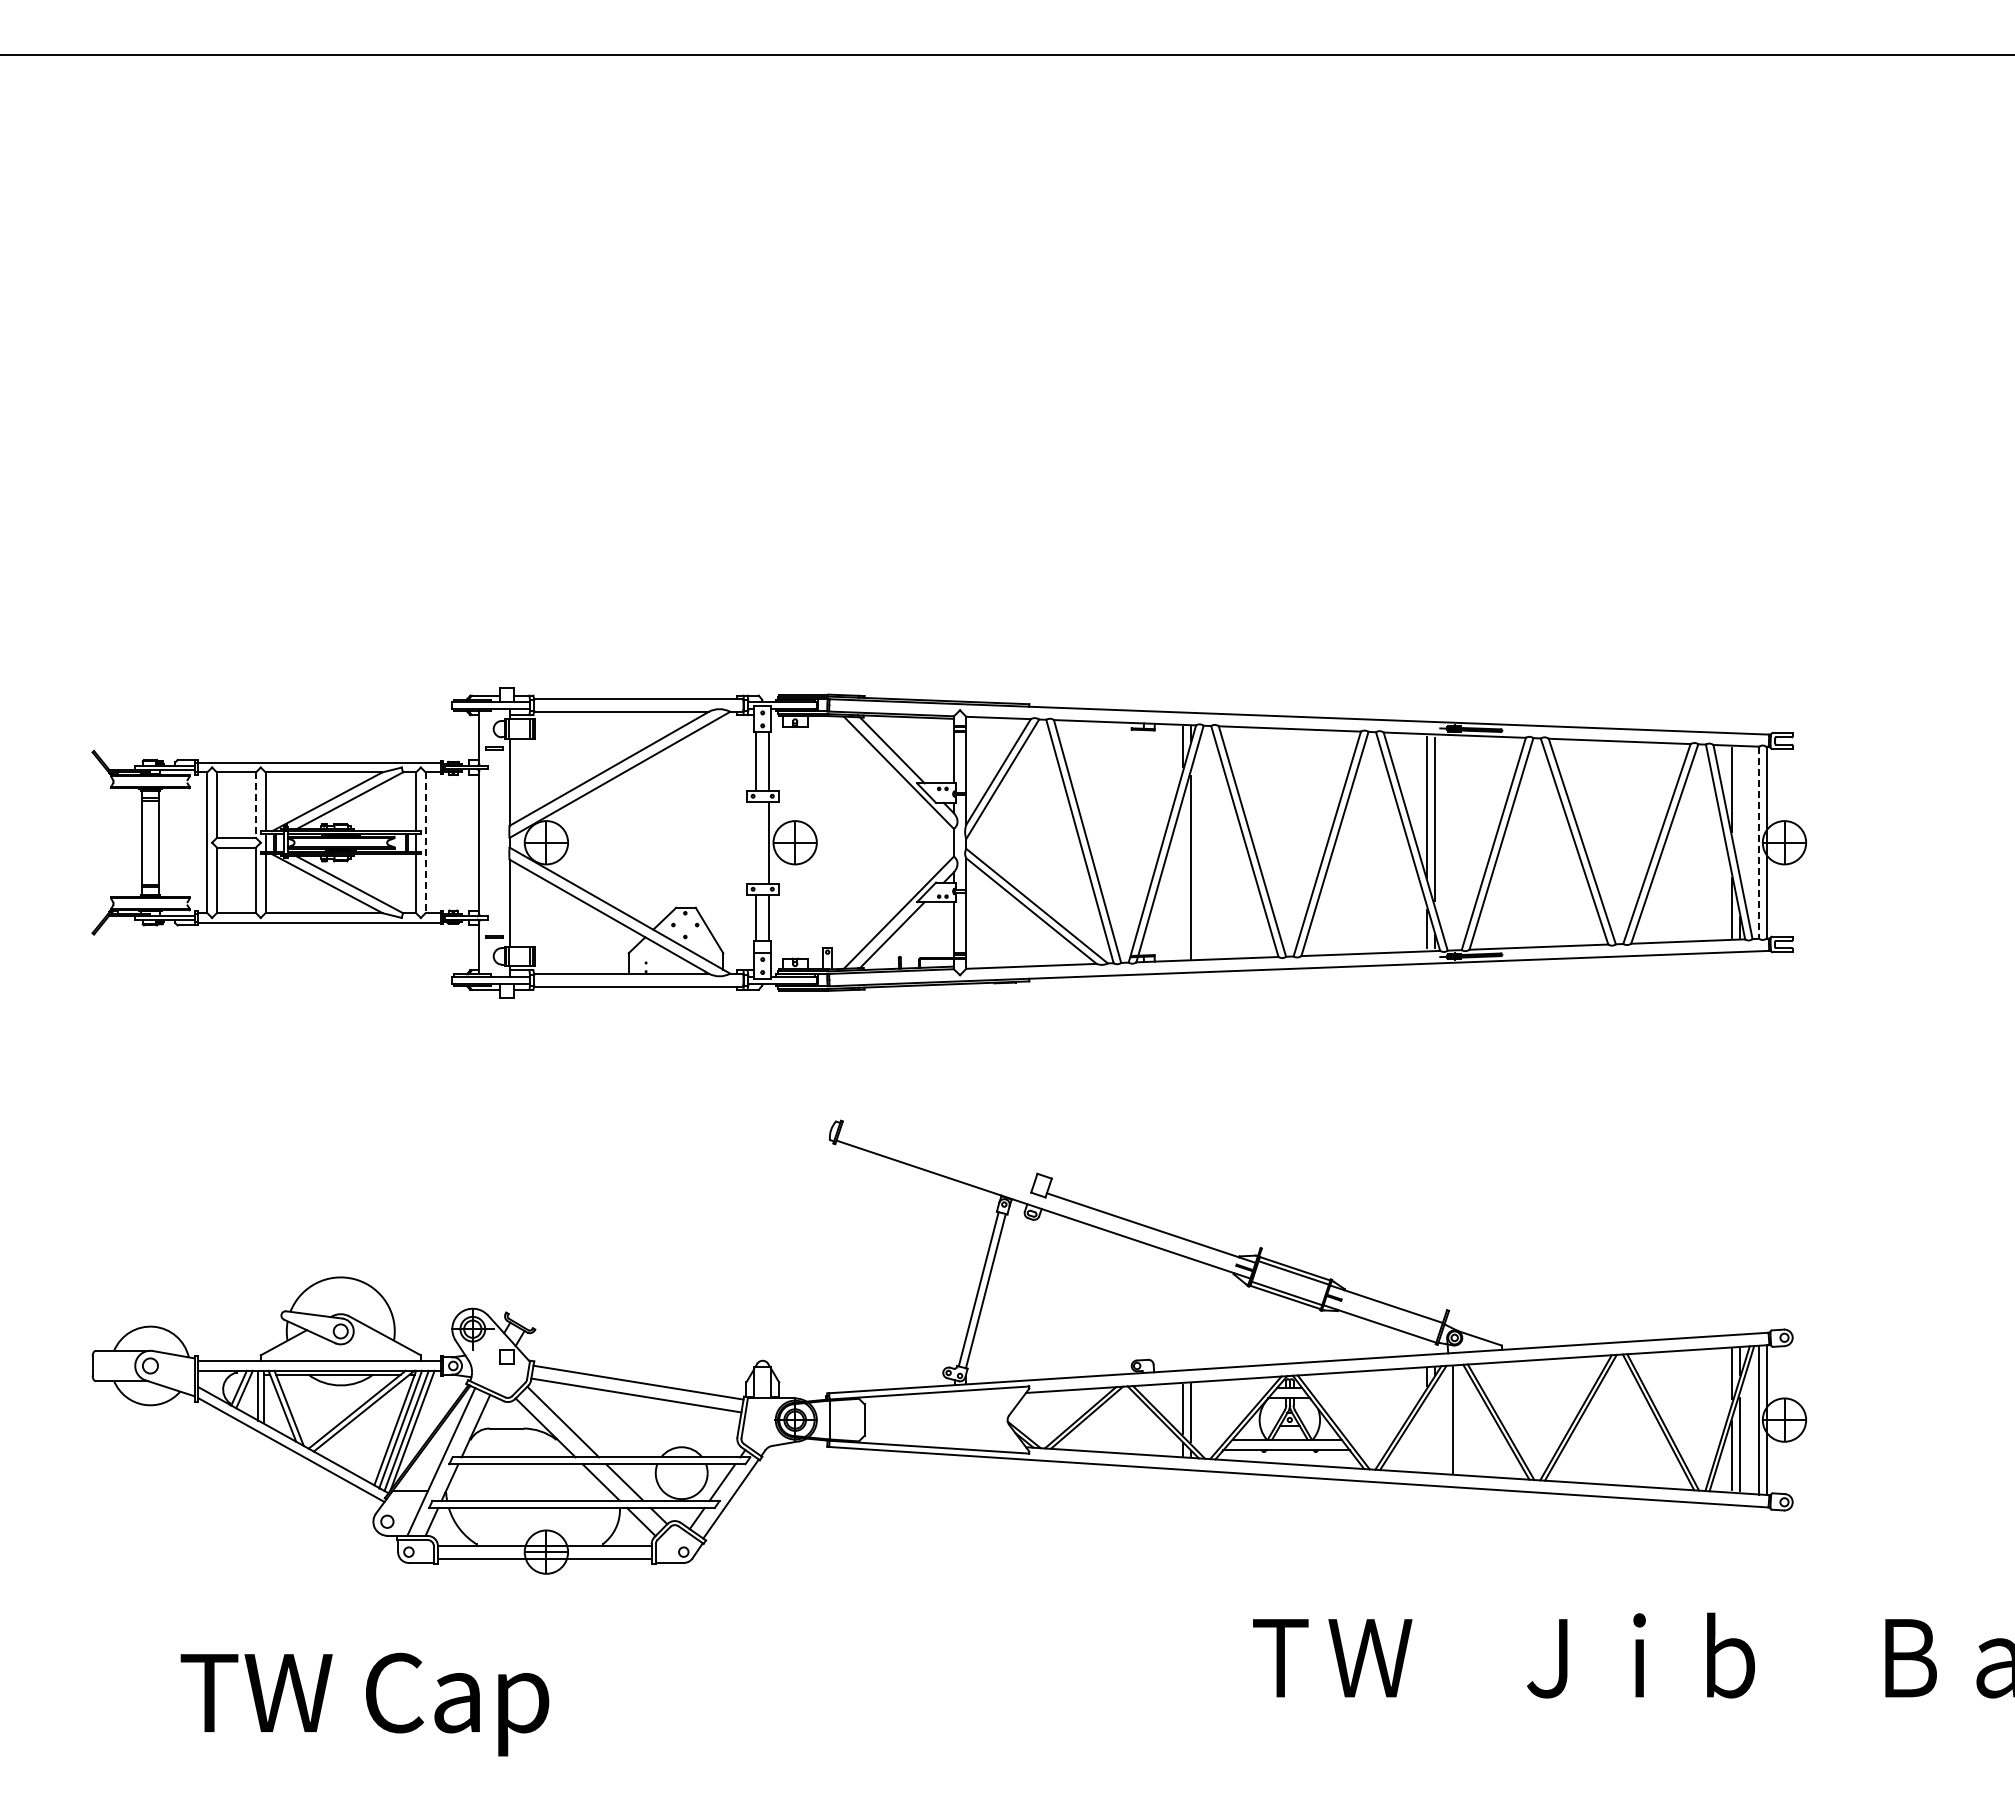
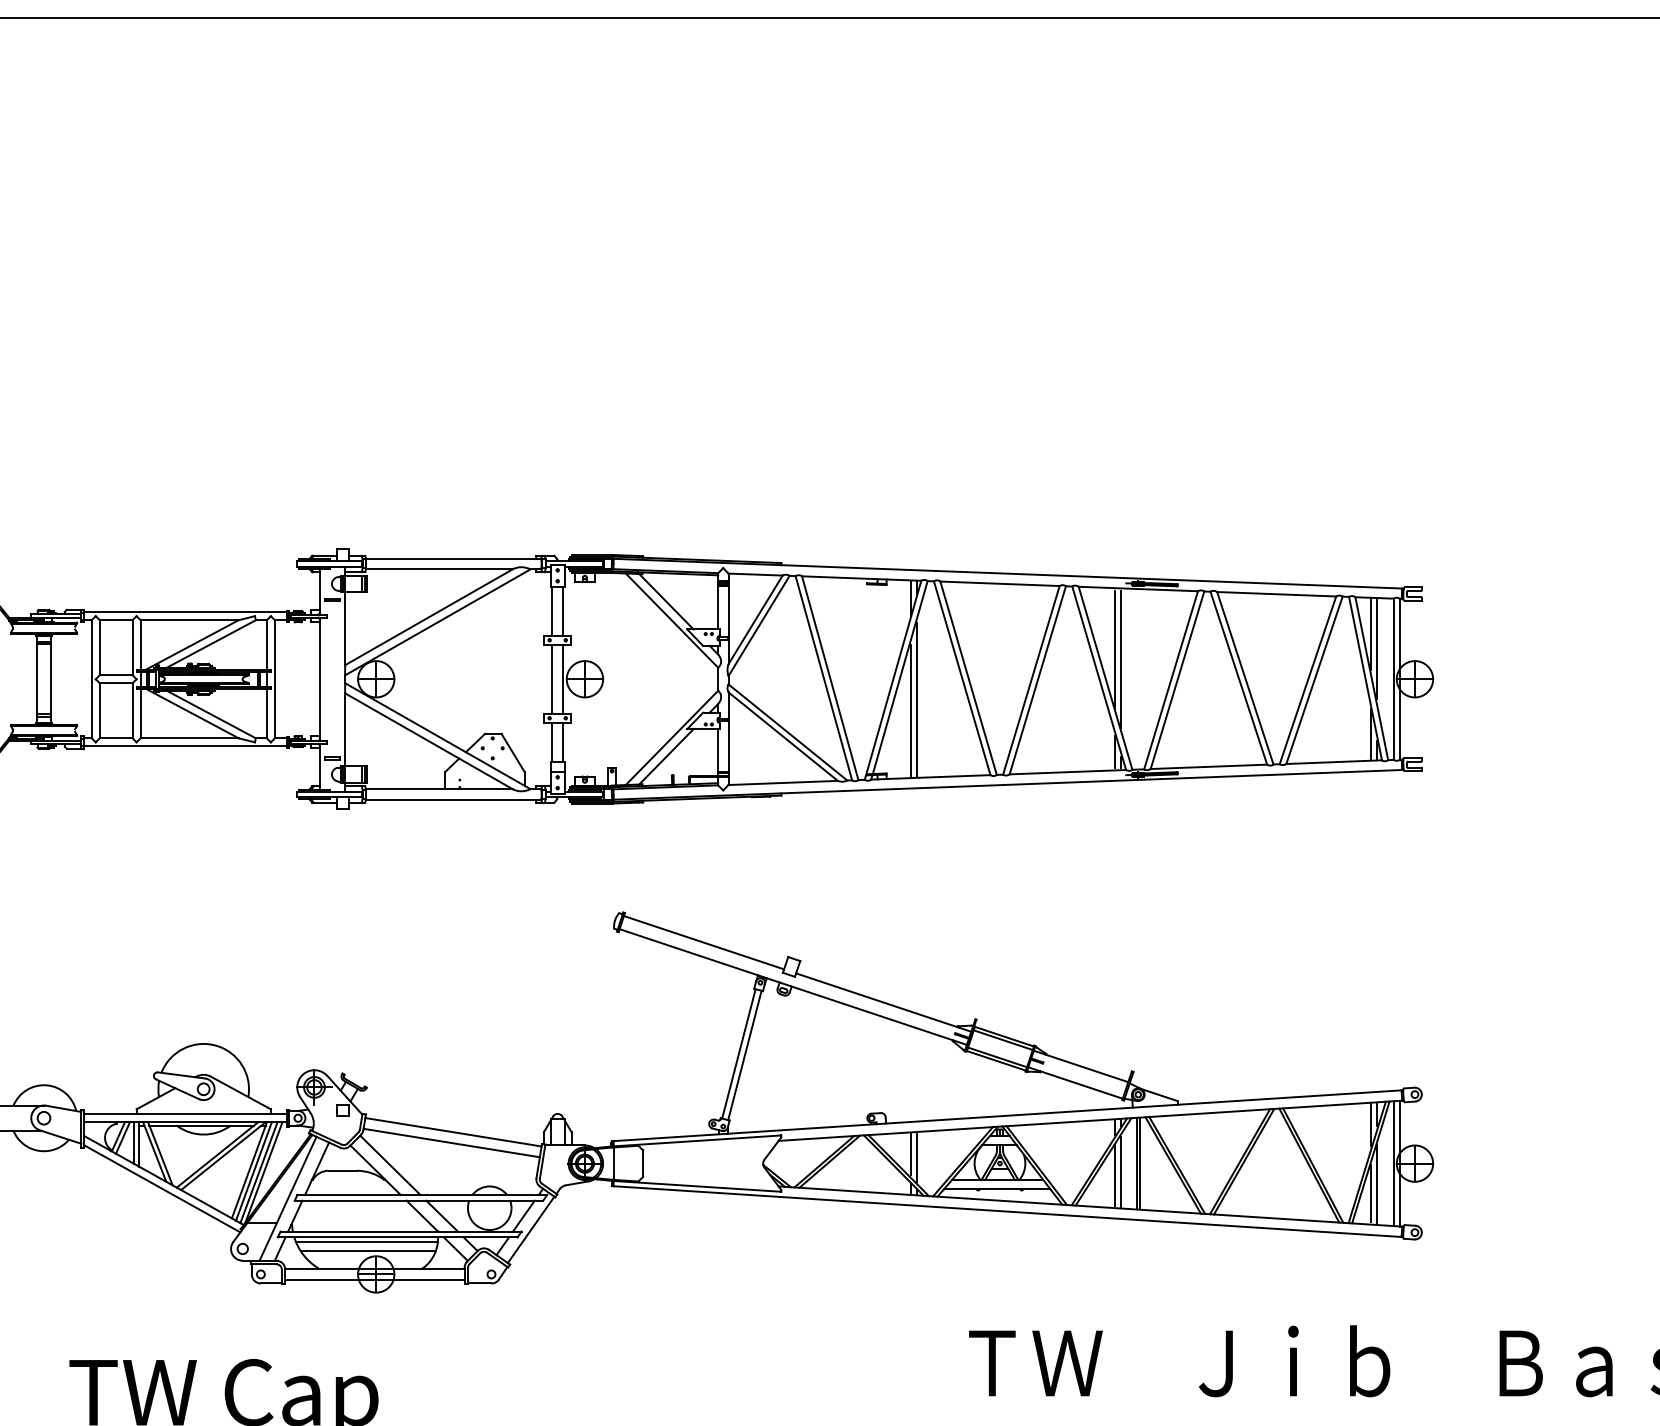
line: (256, 805) -> (132, 648), dashed -> solid
line: (1739, 806) -> (1377, 648), added
line: (756, 842) -> (552, 679), added
line: (425, 843) -> (274, 679), dashed -> solid
line: (1759, 843) -> (1394, 679), dashed -> solid
line: (1183, 879) -> (910, 710), added
line: (936, 1156) -> (703, 942), added
line: (1456, 1419) -> (1139, 1163), added
line: (1434, 1429) -> (1121, 1171), added
line: (1427, 1434) -> (1115, 1175), added
line: (534, 1513) -> (366, 1242), added
line: (536, 1523) -> (367, 1250), added

